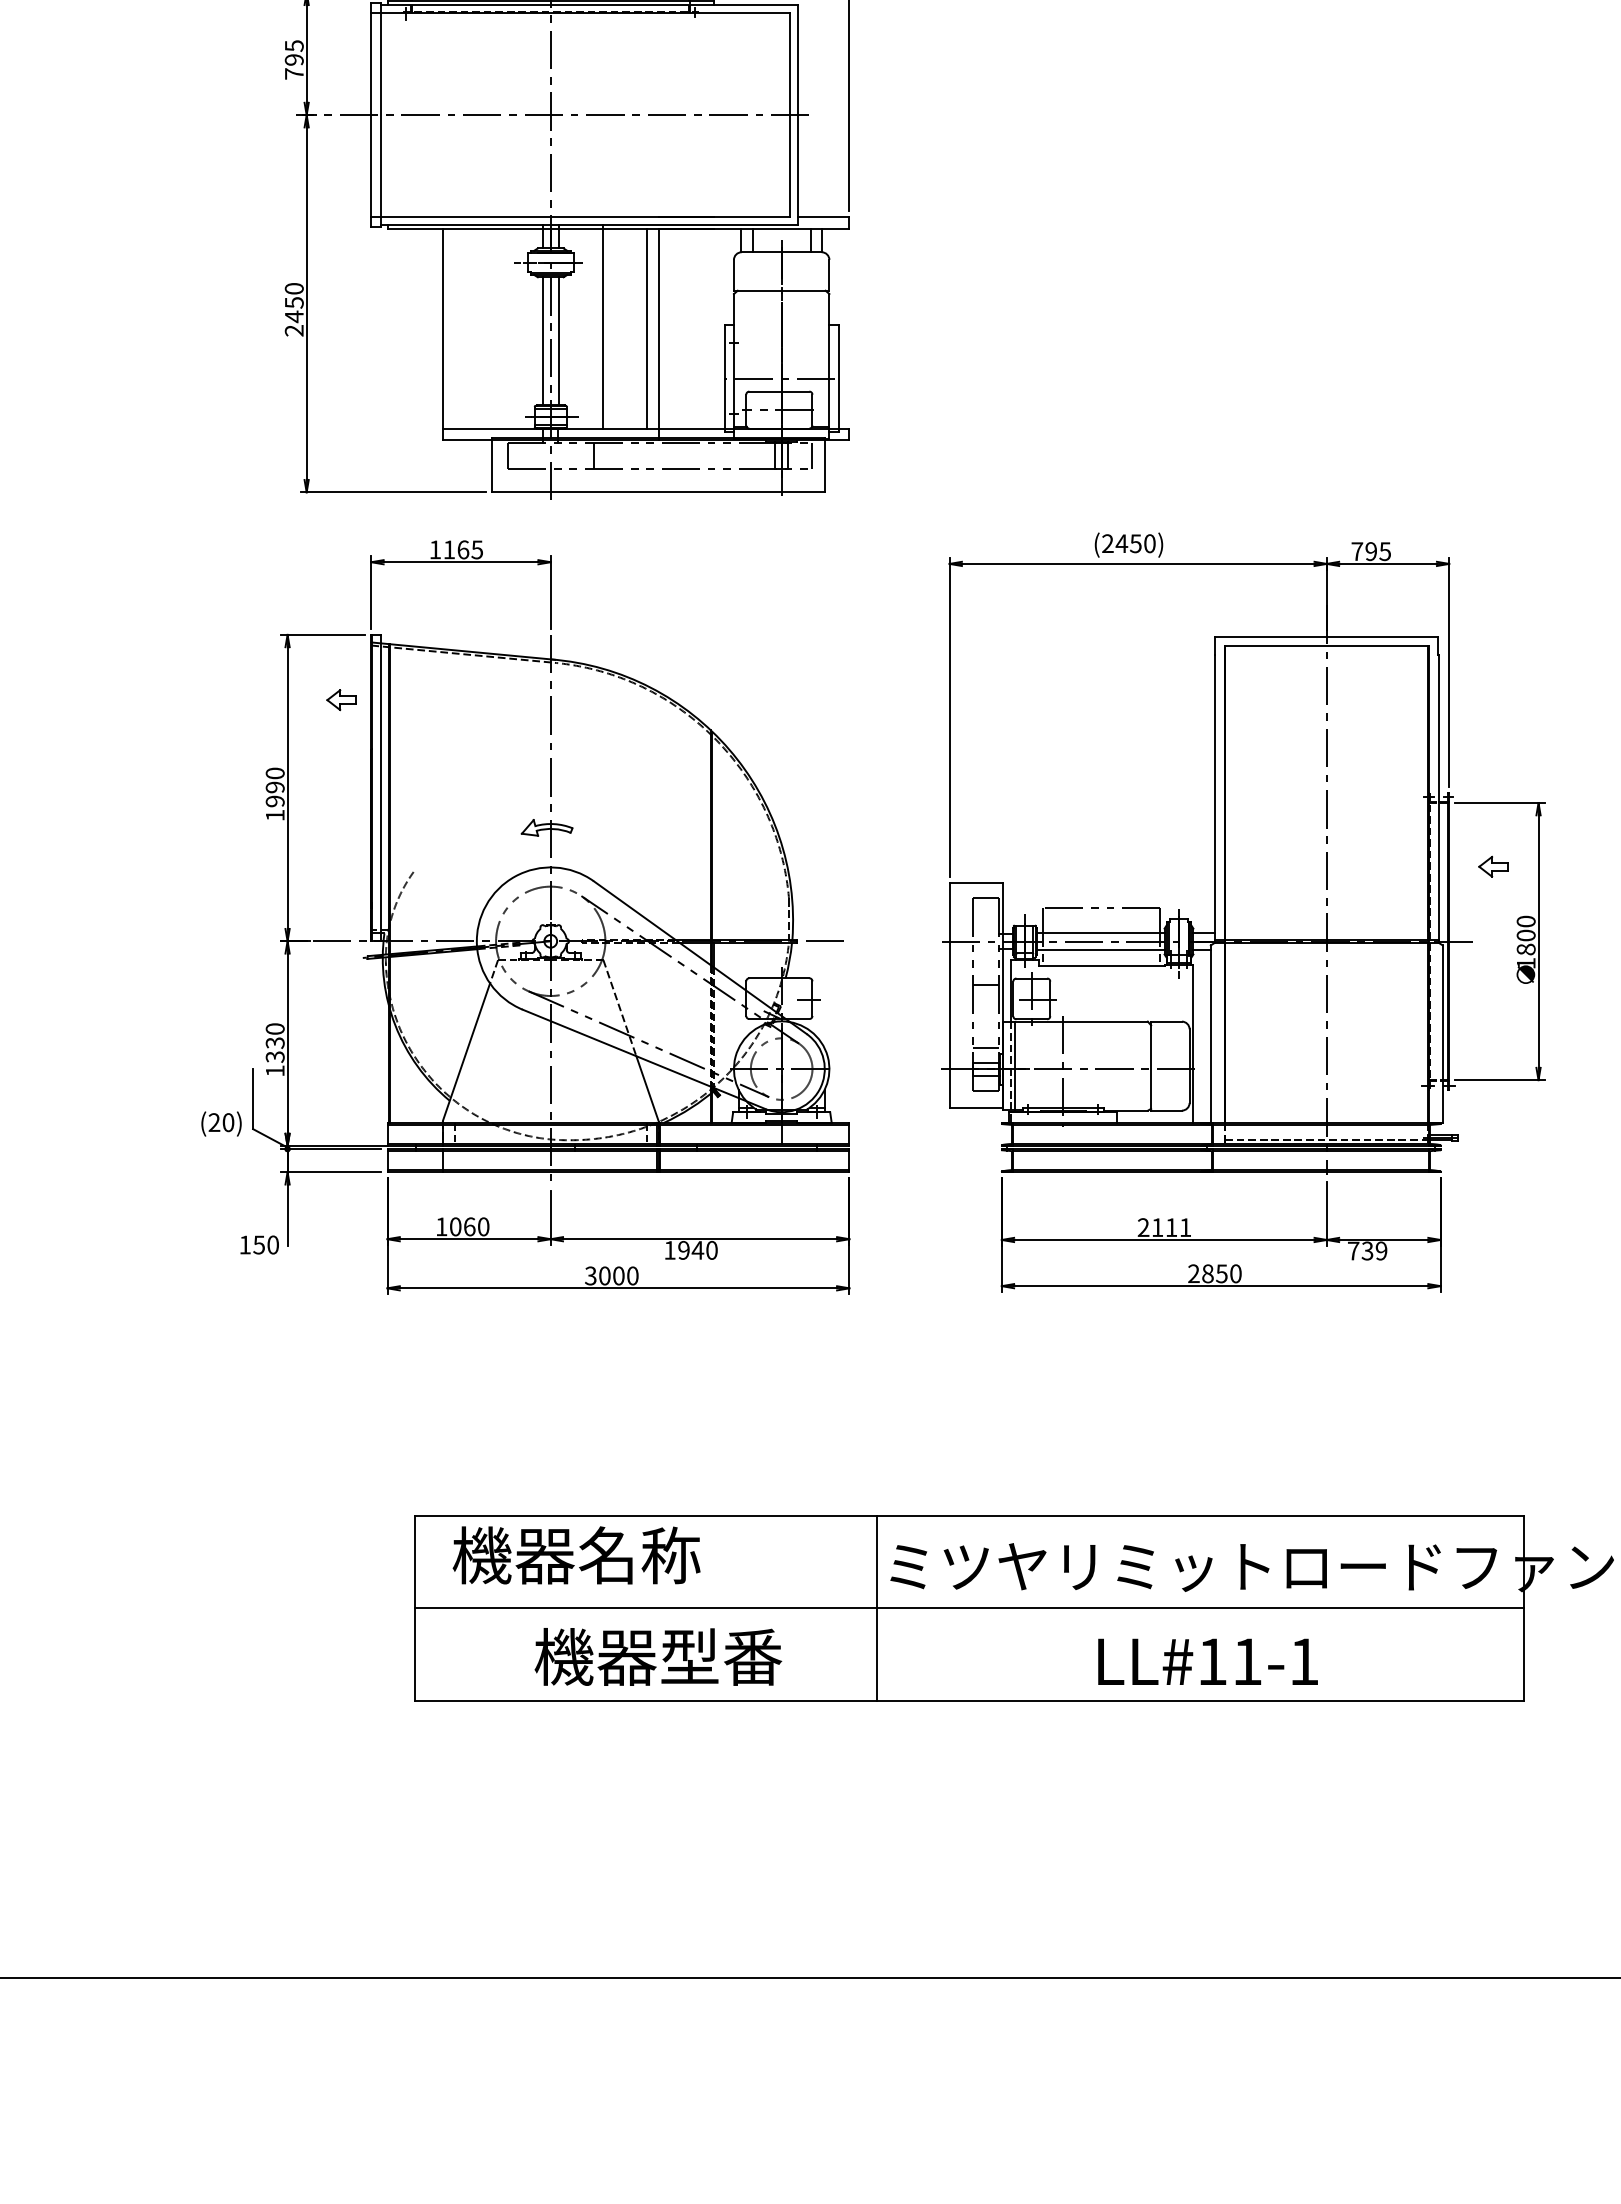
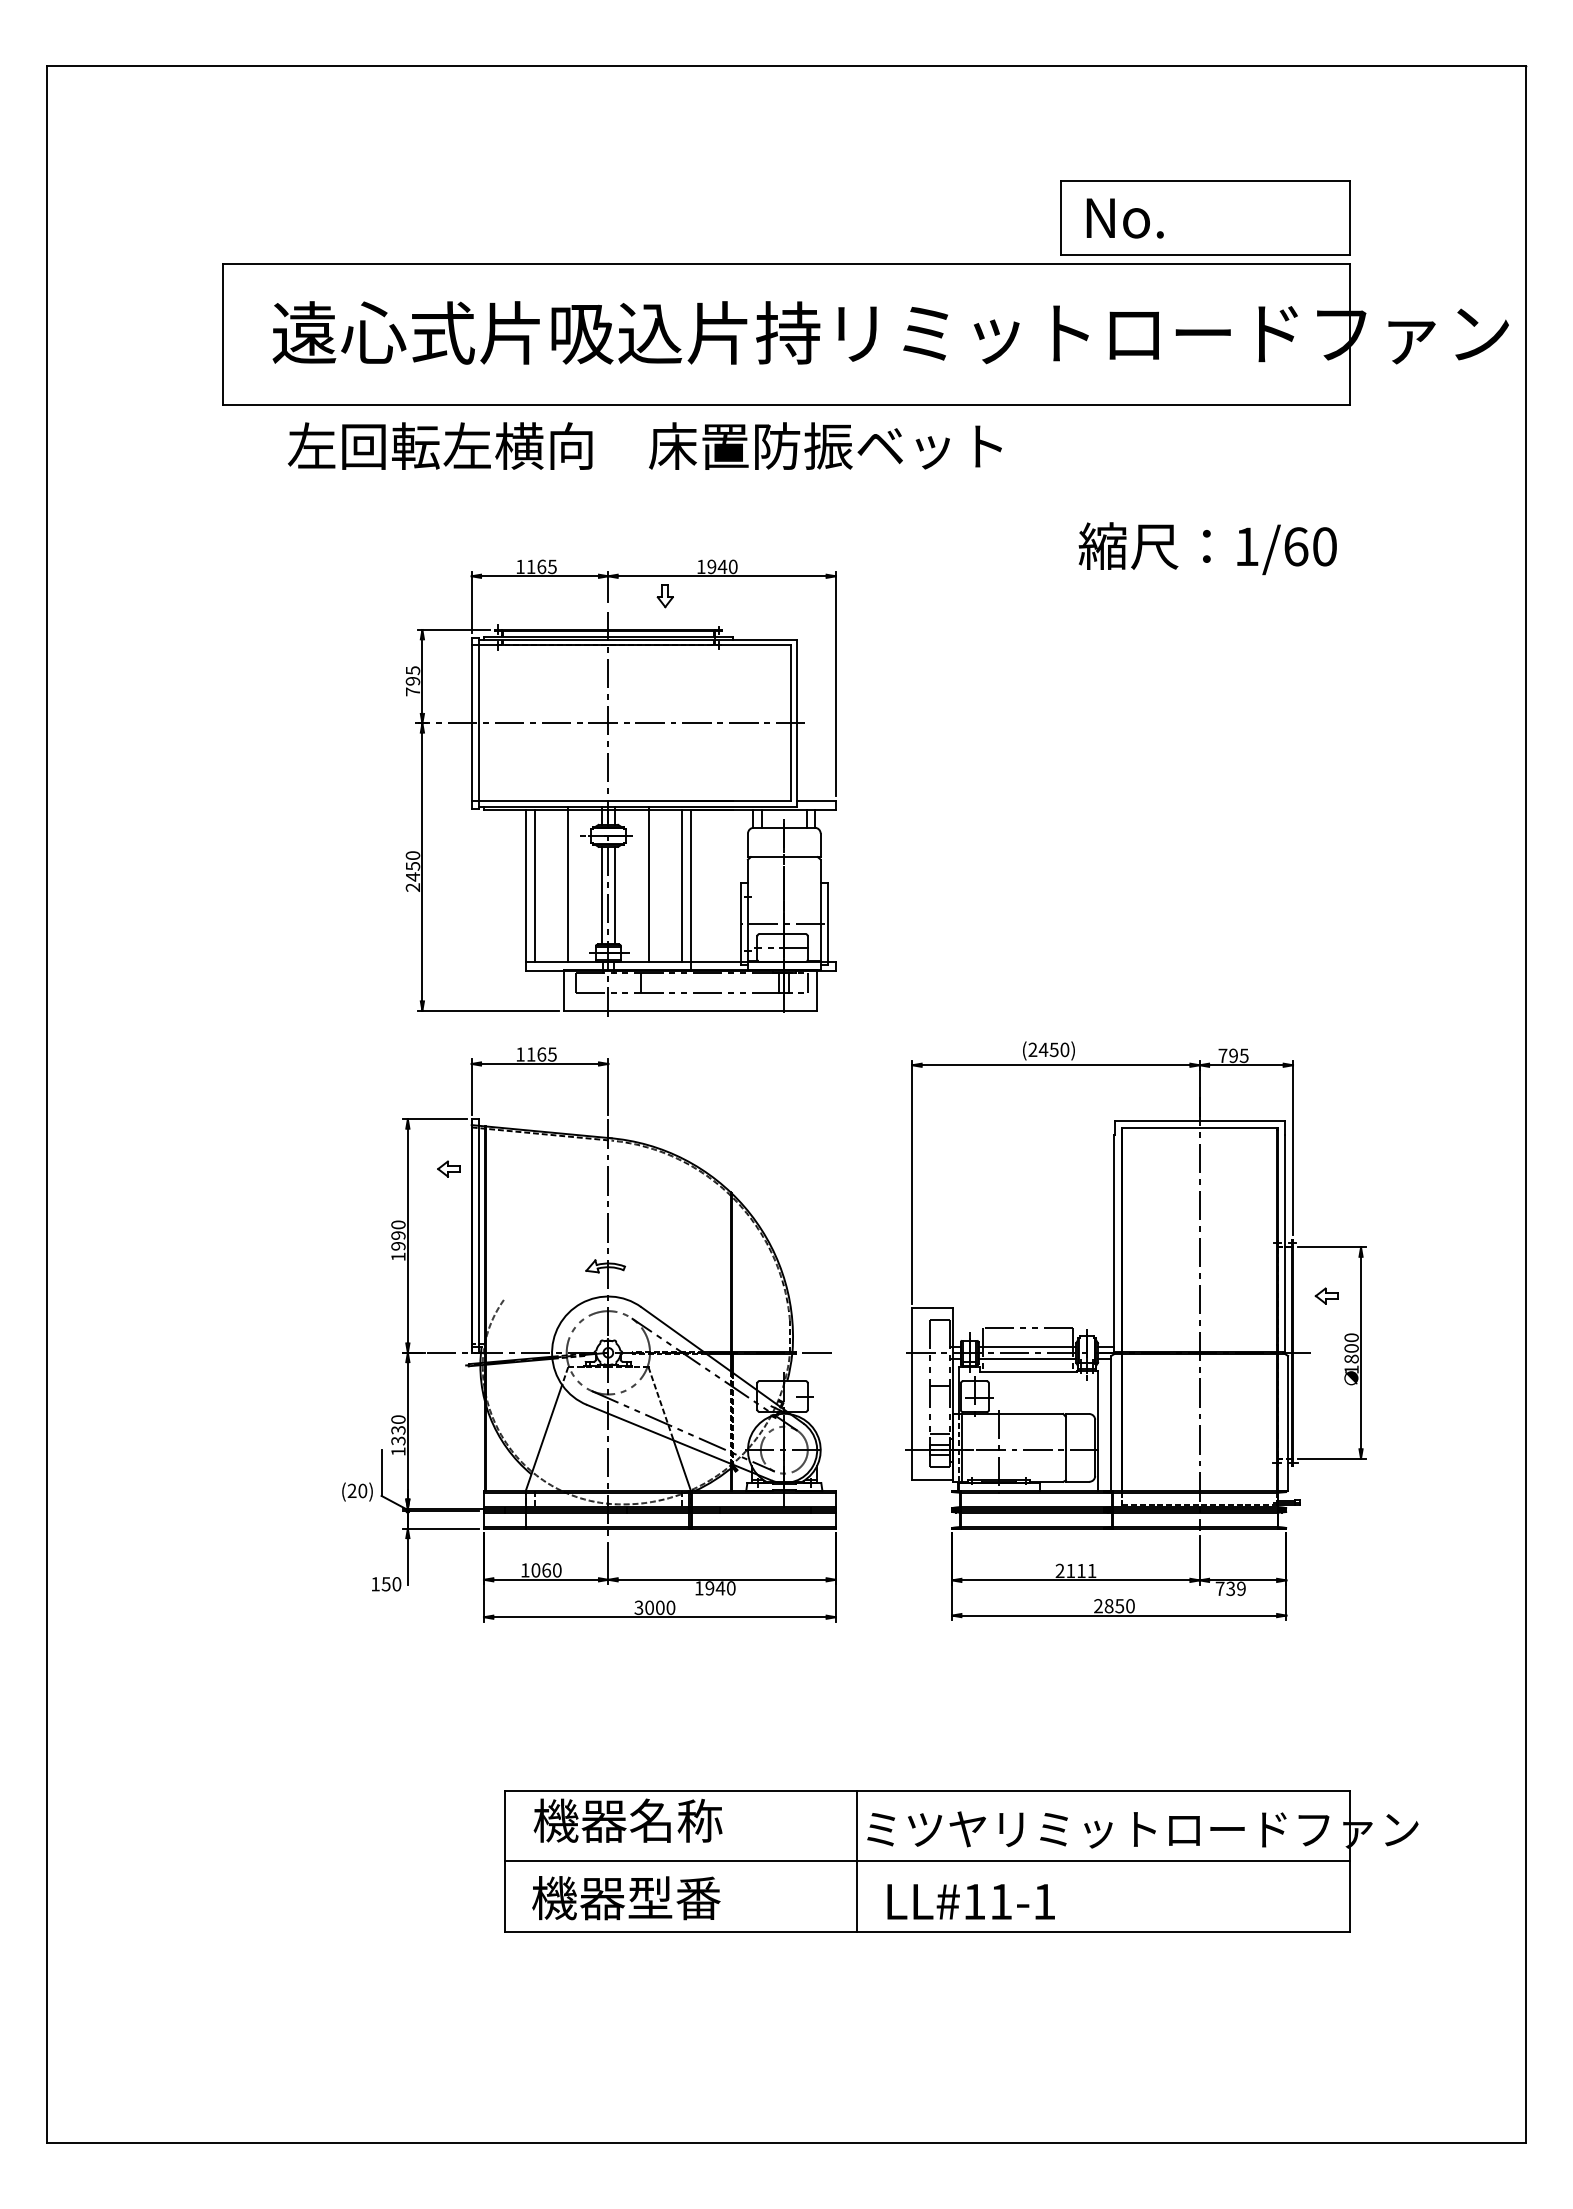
line: (498, 326) -> (568, 884), added
line: (455, 327) -> (535, 885), added
text: (658, 1657) -> (626, 1898), moved
text: (1207, 1661) -> (970, 1901), moved

